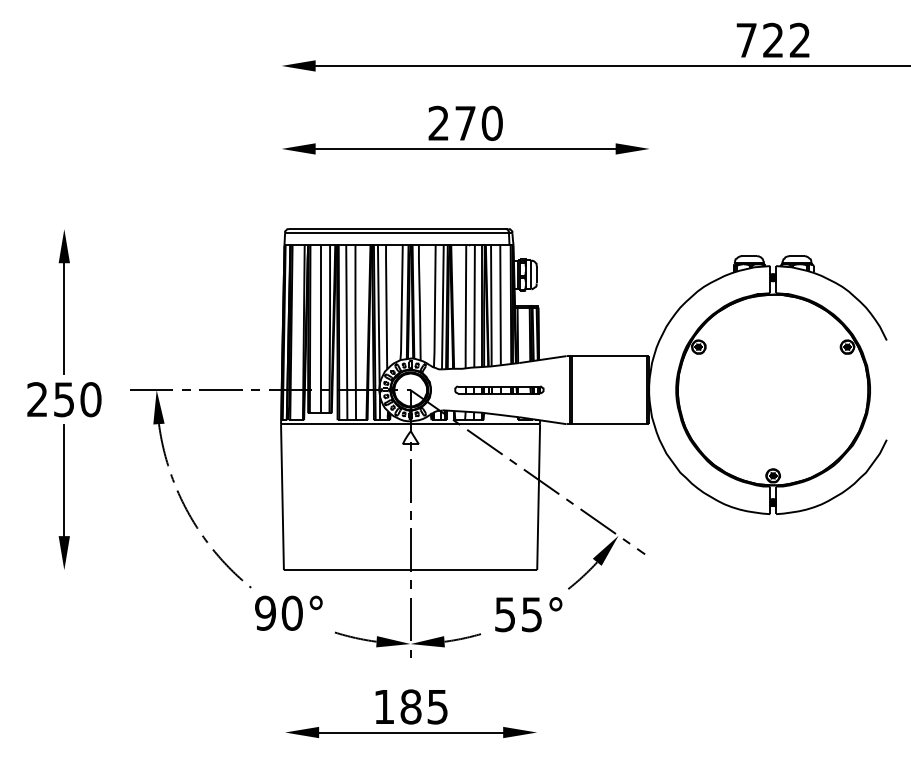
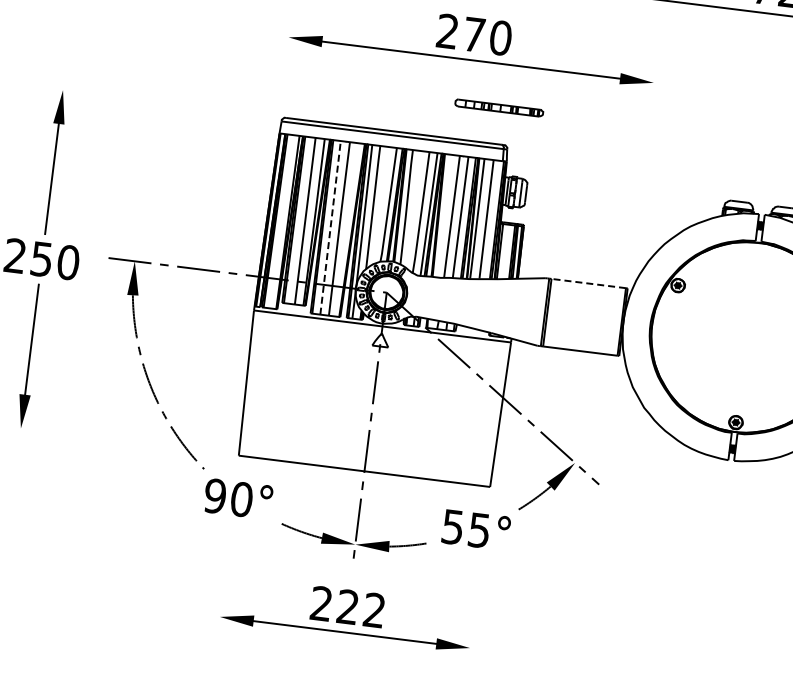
line: (346, 332) -> (330, 227), solid -> dashed
line: (609, 356) -> (588, 283), solid -> dashed
part: (499, 389) -> (499, 107), moved
text: (410, 706) -> (347, 606), 185 -> 222

